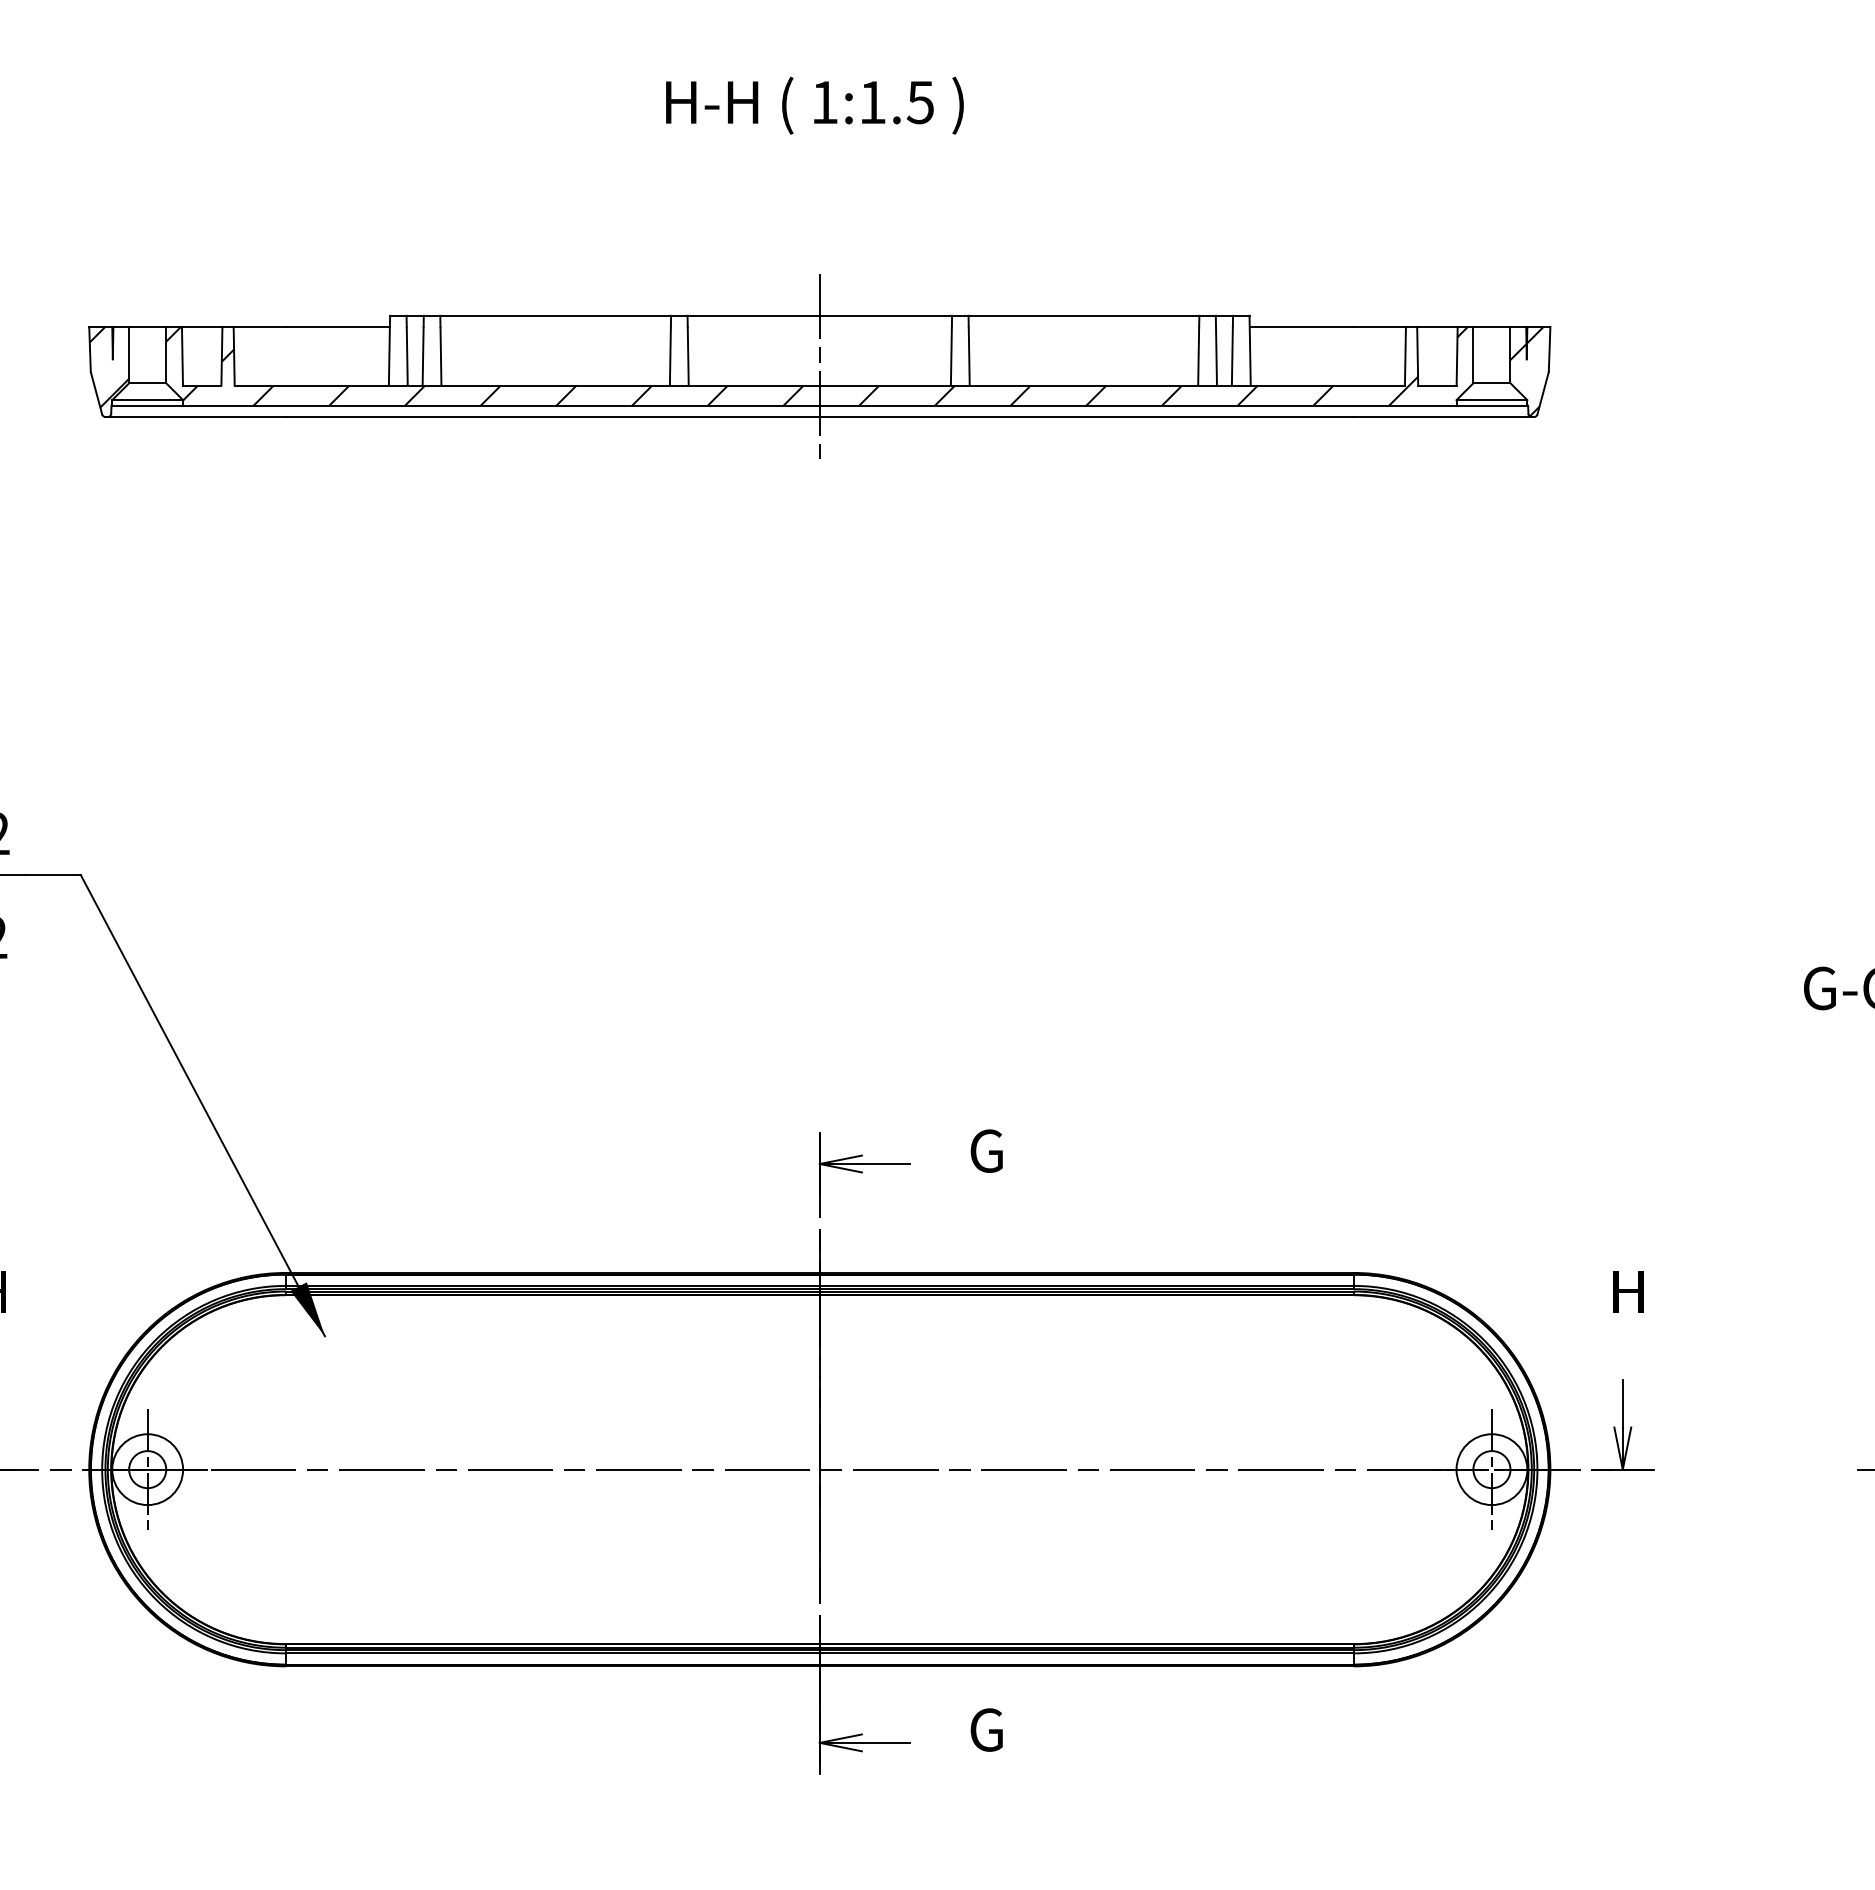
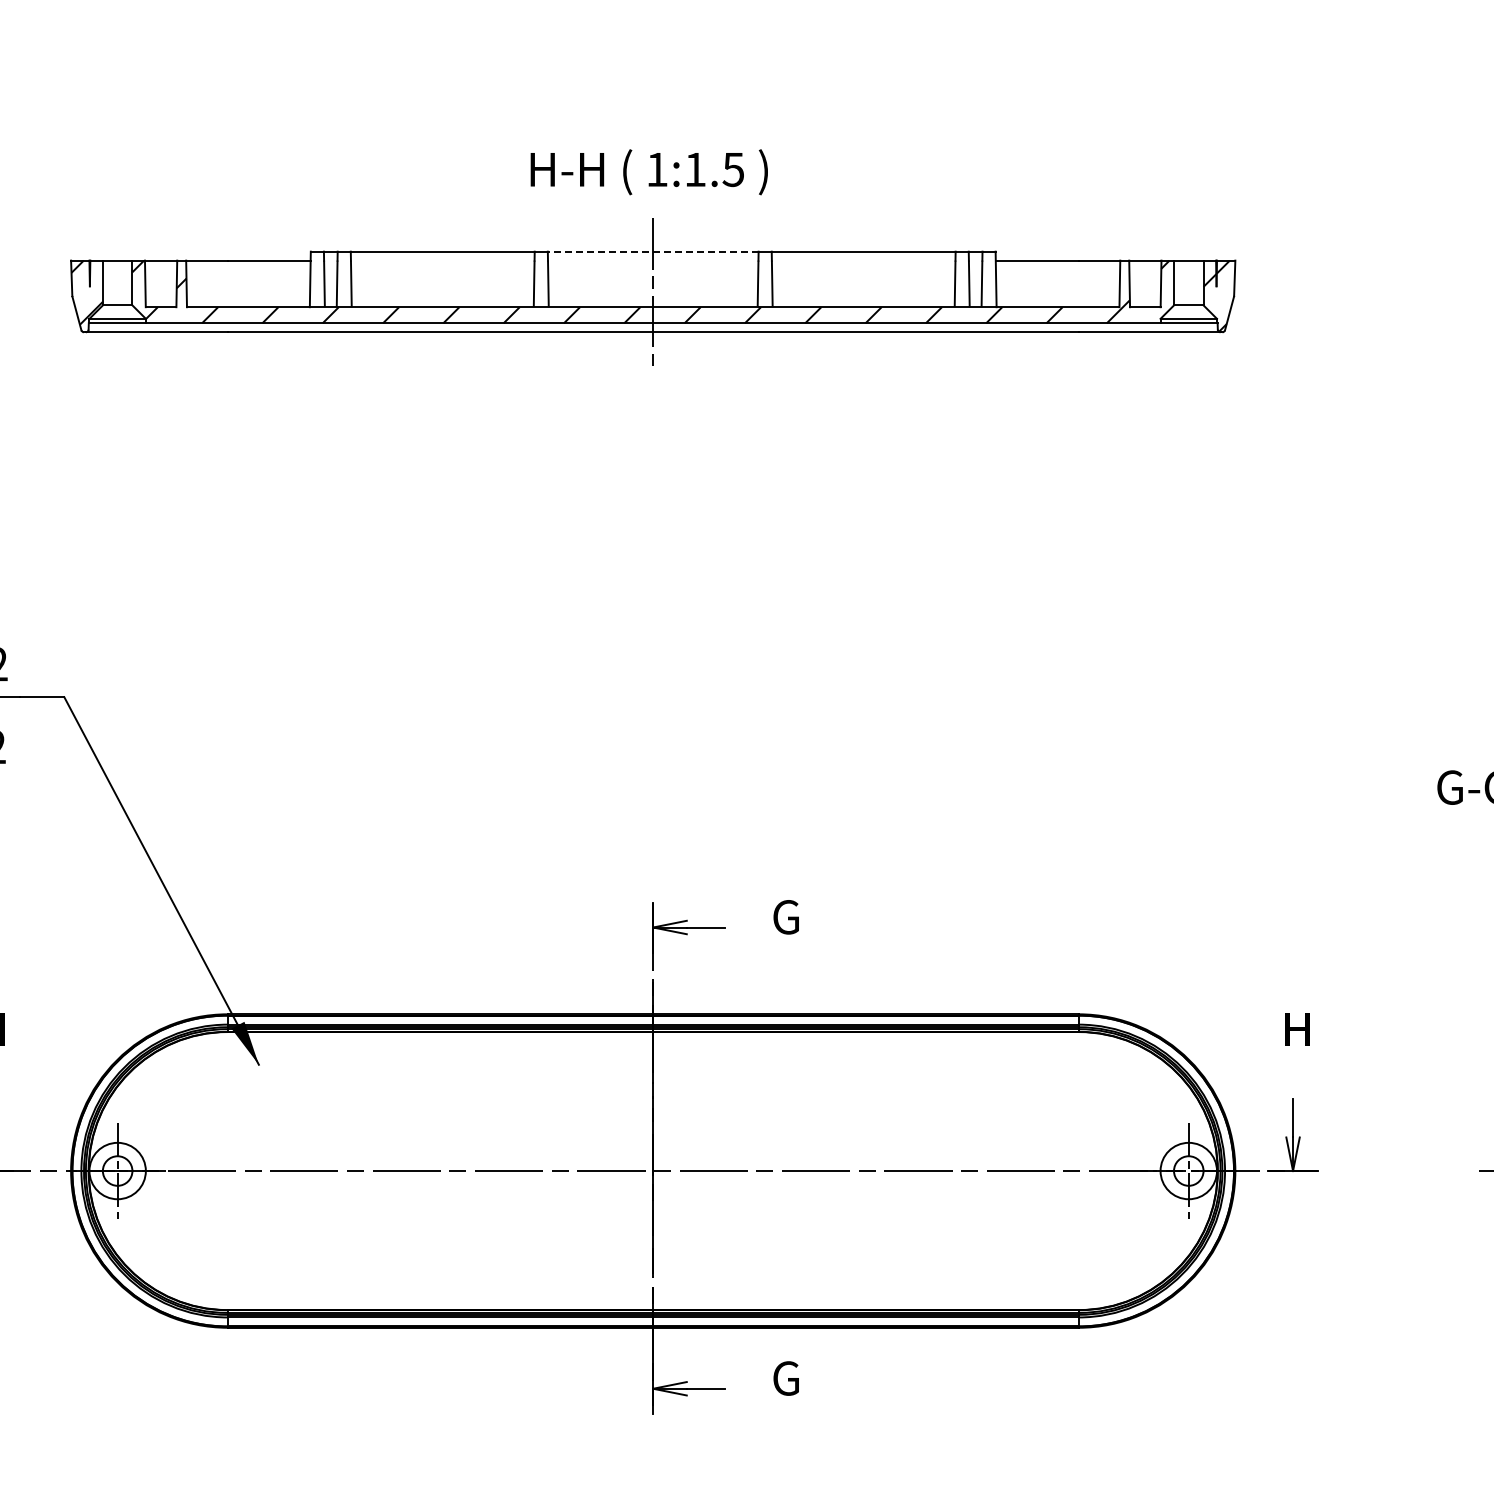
text: (813, 106) -> (648, 172), moved
line: (818, 315) -> (652, 251), solid -> dashed

